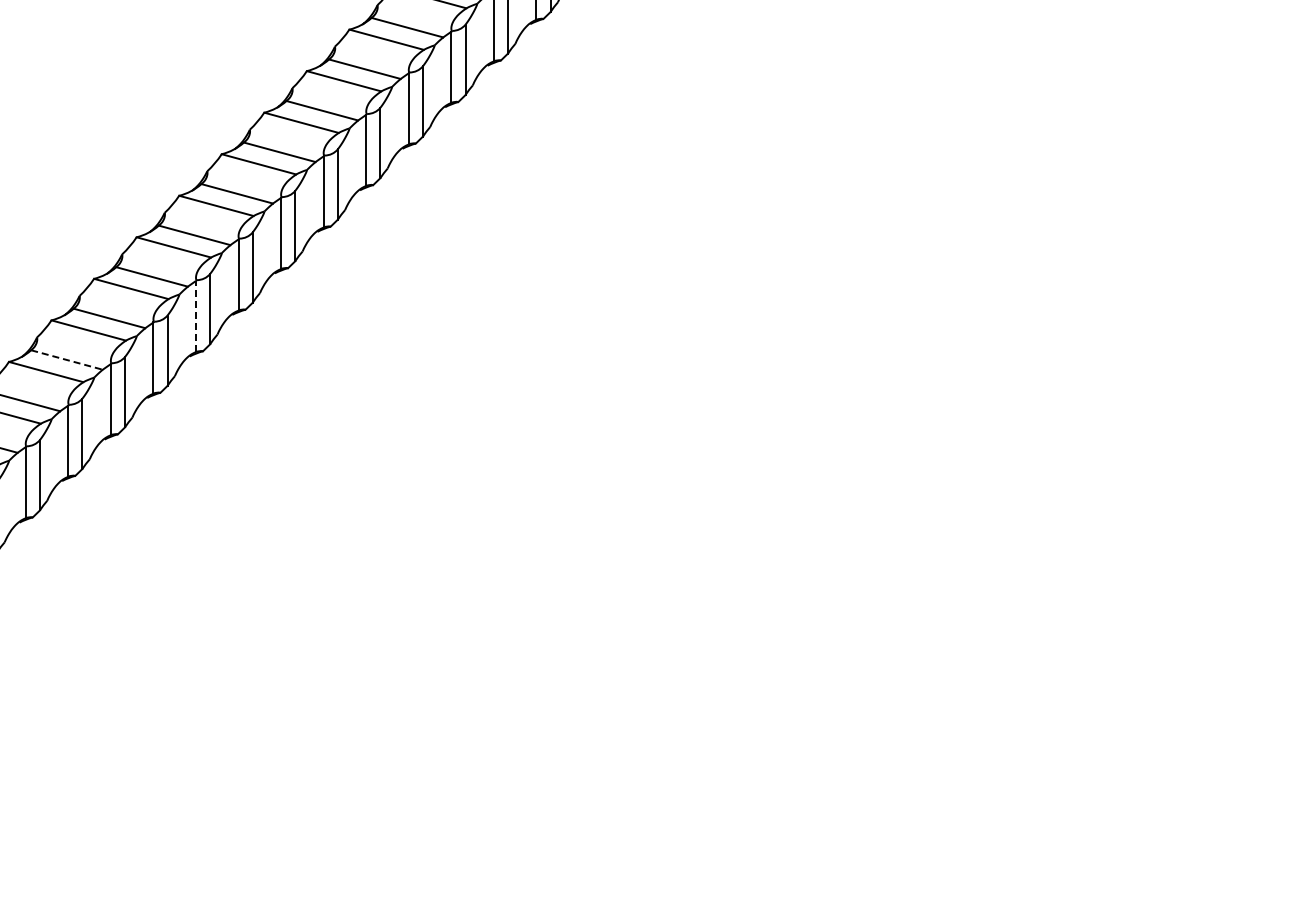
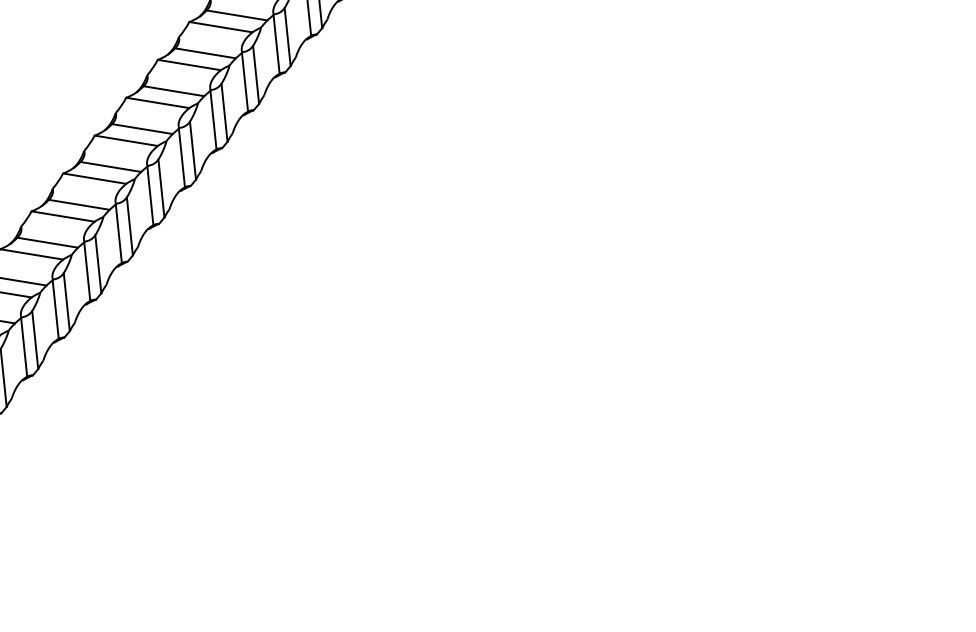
line: (195, 316) -> (213, 120), dashed -> solid
line: (67, 360) -> (111, 167), dashed -> solid

